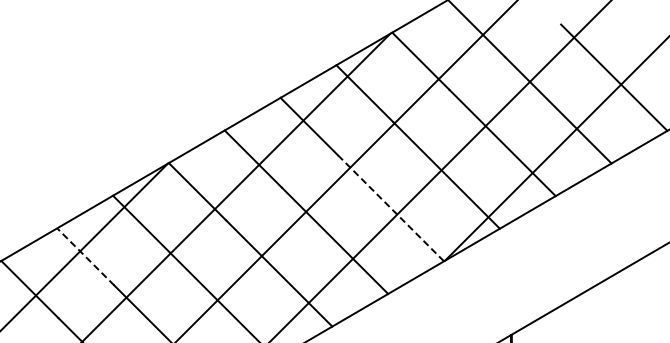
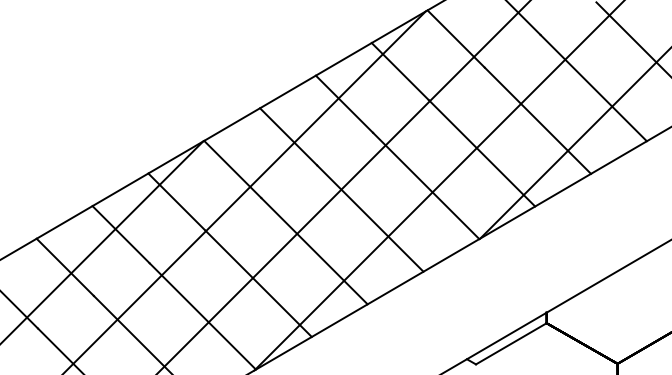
line: (390, 207) -> (425, 185), dashed -> solid
line: (85, 256) -> (120, 234), dashed -> solid

